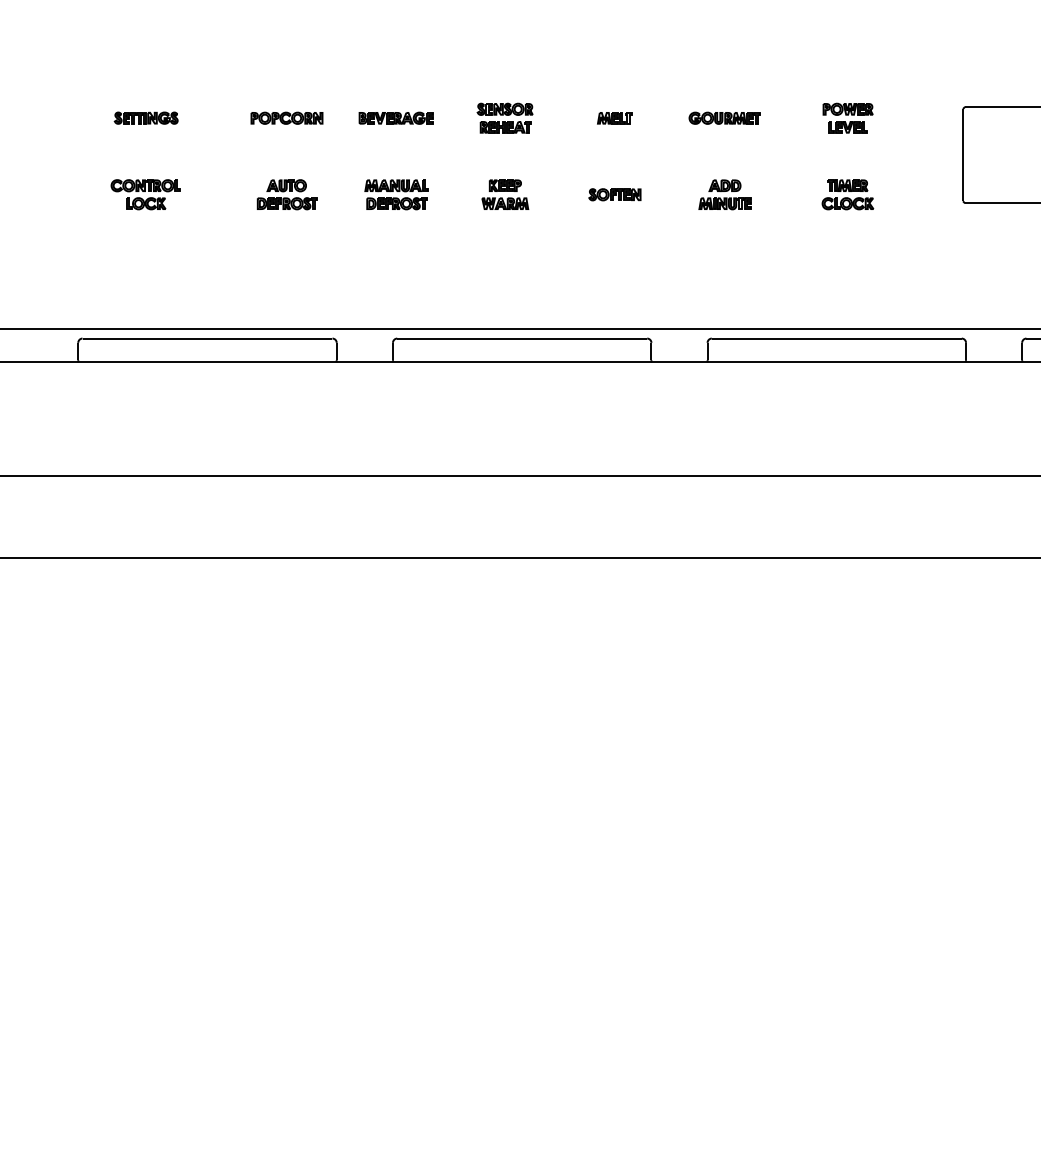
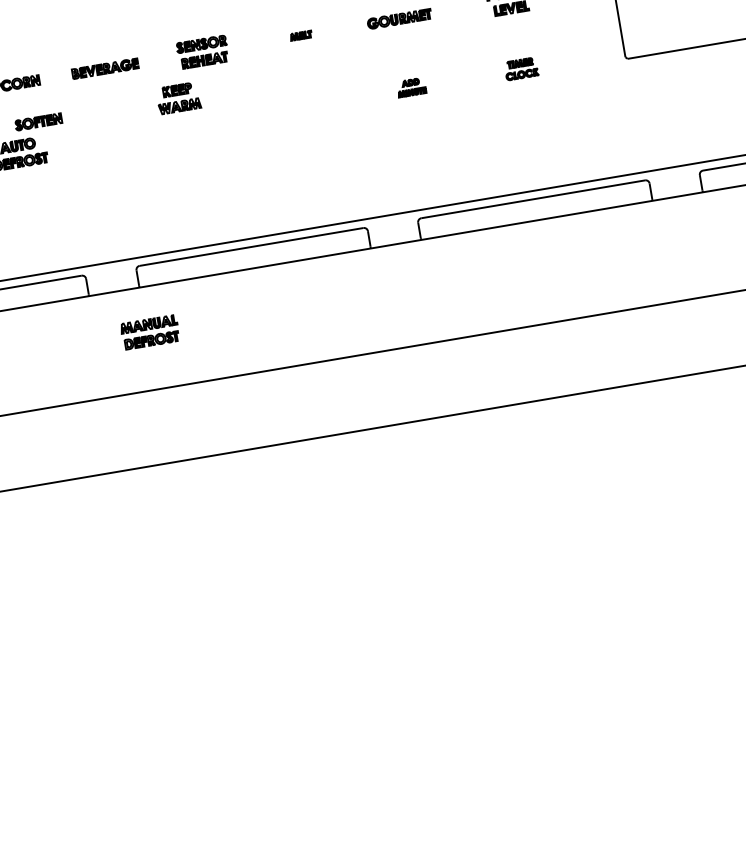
part: (614, 118) -> (300, 35), size x0.7
part: (396, 194) -> (150, 332), moved
part: (505, 194) -> (178, 98), moved
part: (614, 194) -> (38, 121), moved
part: (724, 194) -> (410, 87), size x0.6
part: (847, 194) -> (521, 68), size x0.7

